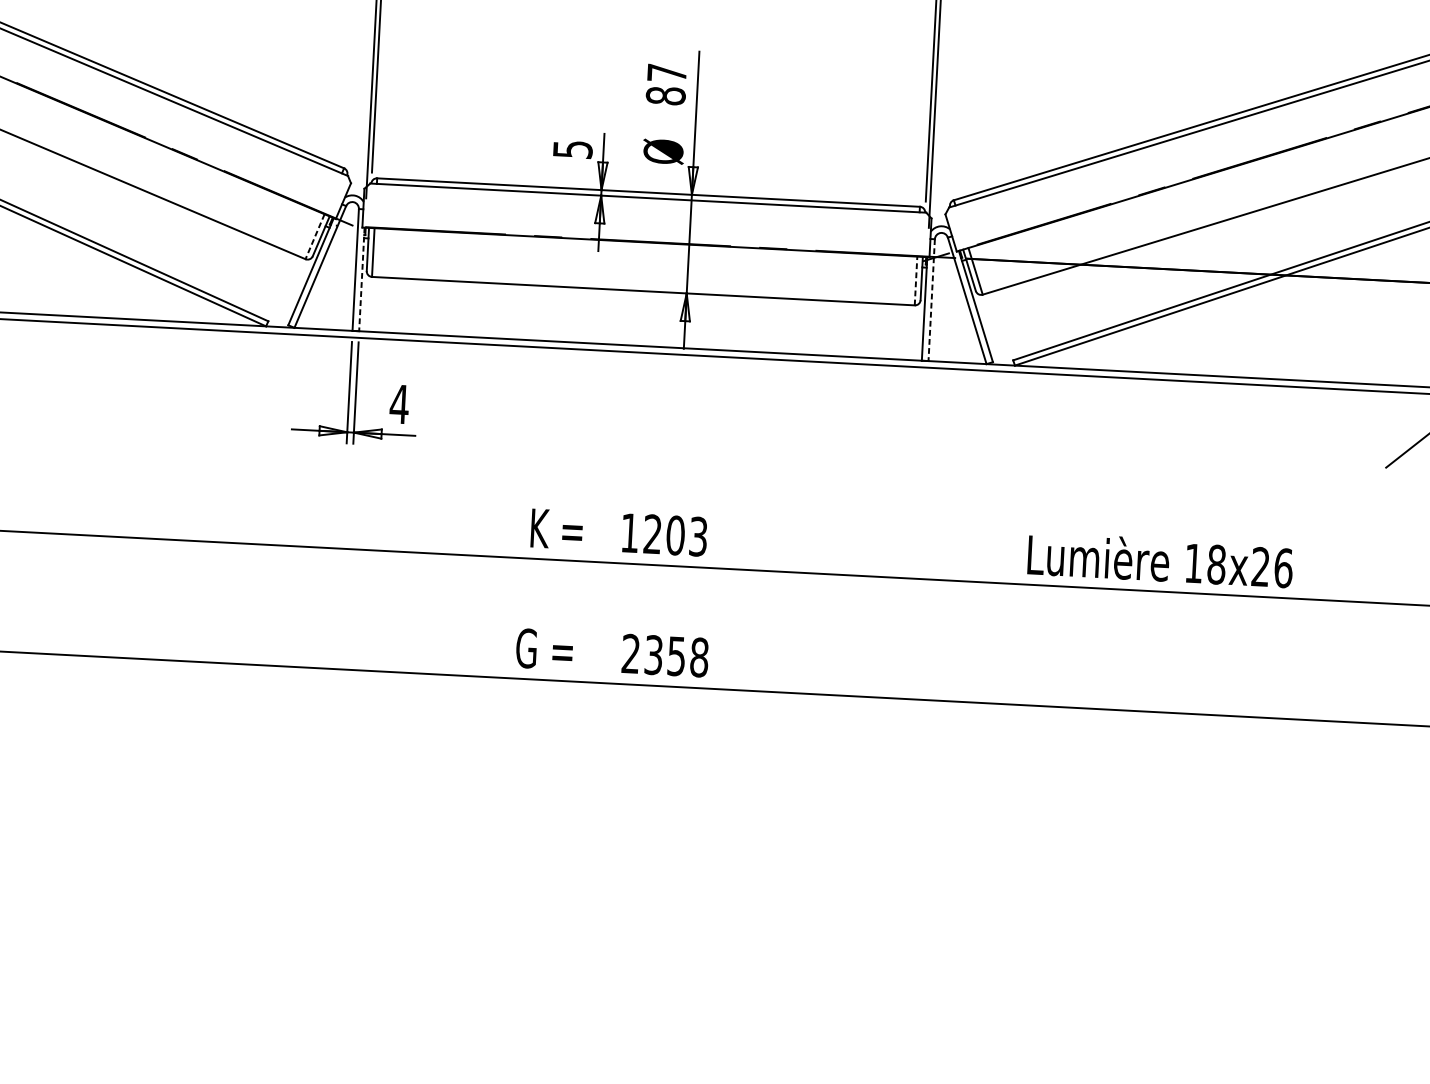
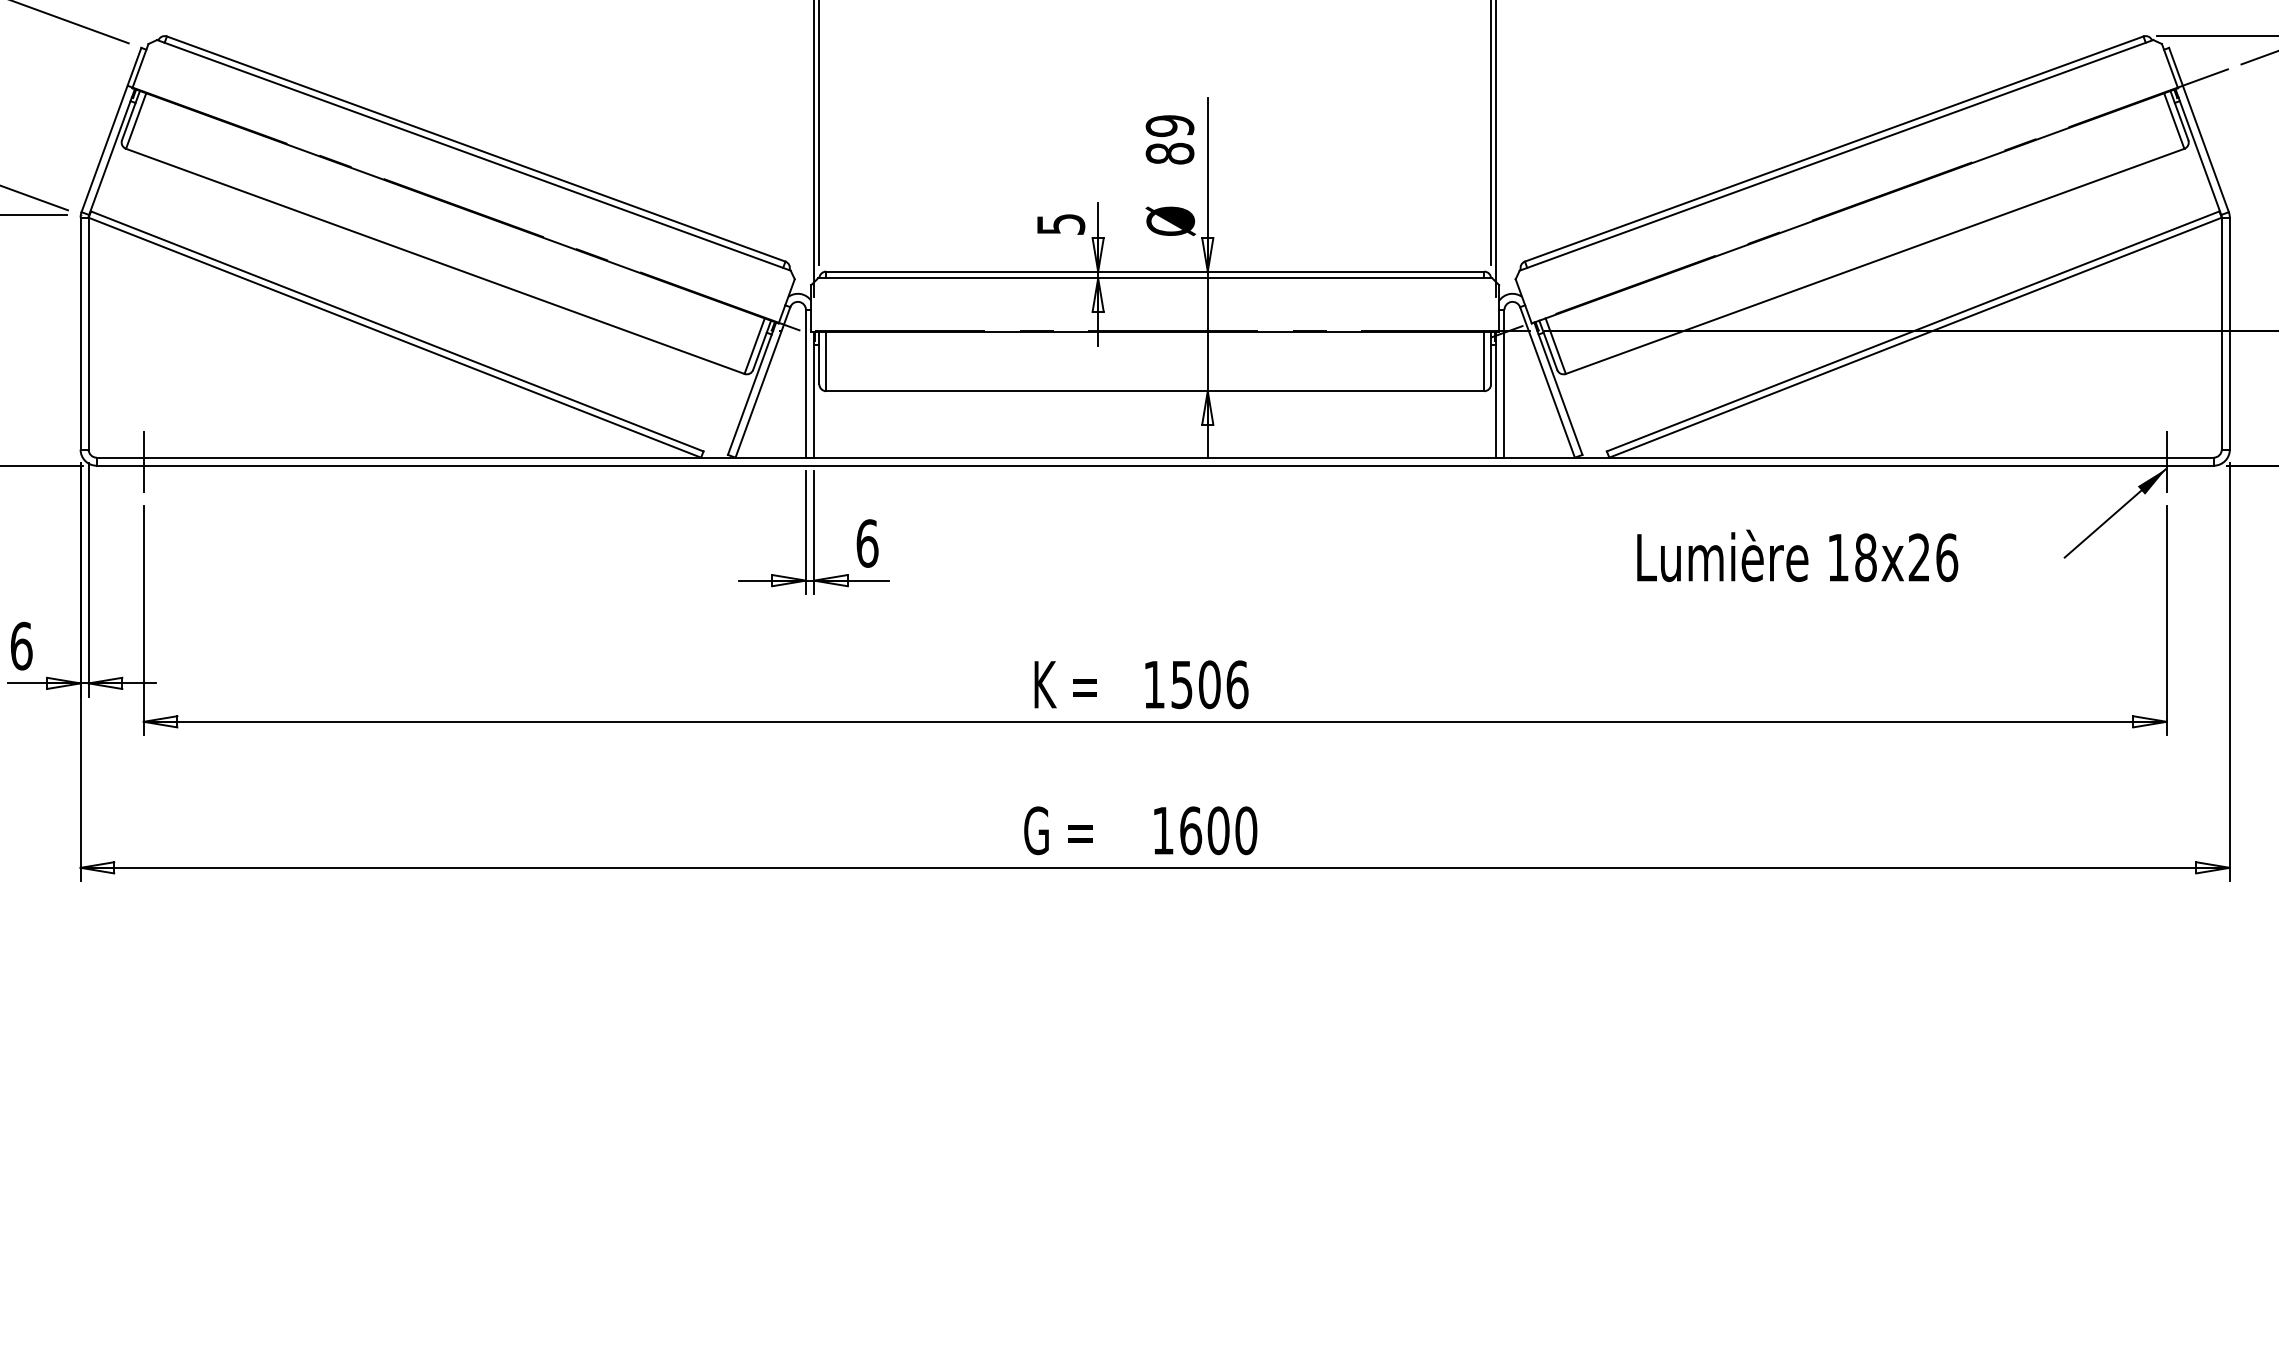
text: (666, 73) -> (1169, 126), 87 -> 89
line: (314, 236) -> (754, 346), dashed -> solid
line: (362, 279) -> (814, 394), dashed -> solid
line: (916, 280) -> (1484, 361), dashed -> solid
line: (931, 299) -> (1504, 383), dashed -> solid
text: (398, 404) -> (866, 543), 4 -> 6
text: (675, 535) -> (1209, 684), 1203 -> 1506
text: (1160, 559) -> (1797, 555), moved
text: (665, 655) -> (1204, 830), 2358 -> 1600

